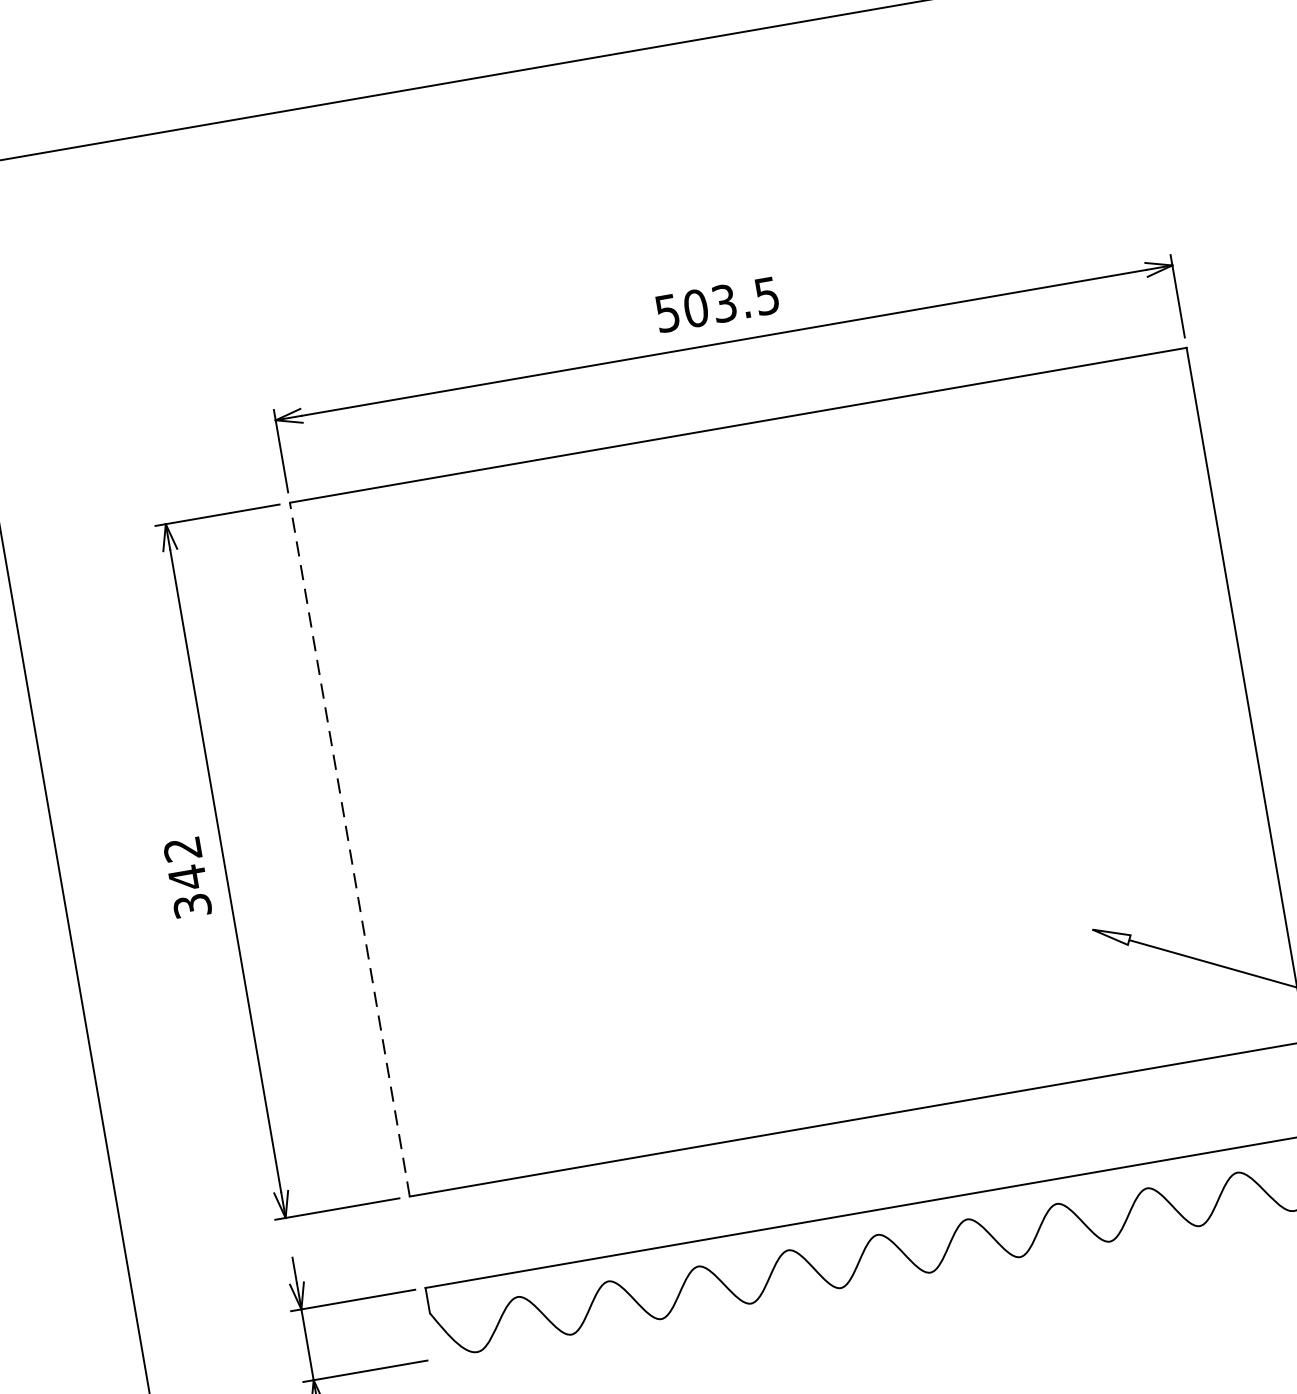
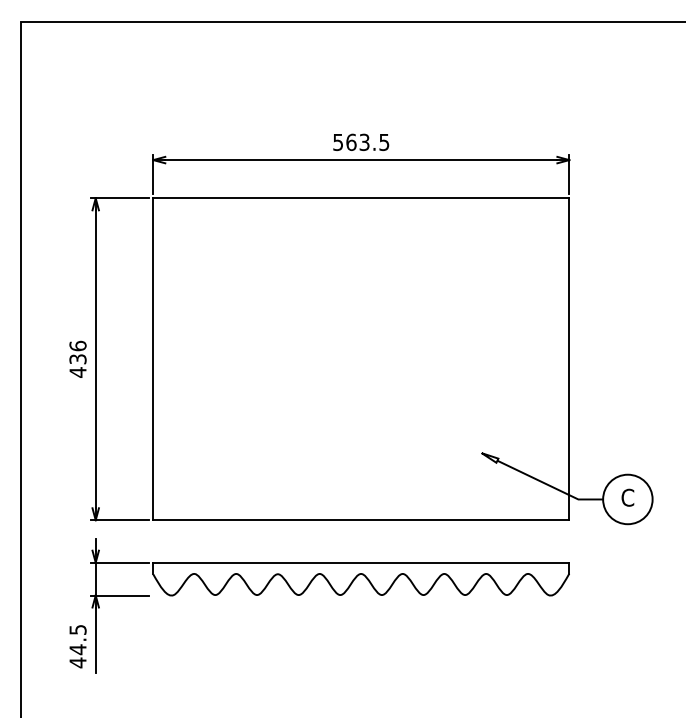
text: (695, 306) -> (351, 141), 503.5 -> 563.5
line: (350, 850) -> (153, 359), dashed -> solid
text: (186, 876) -> (77, 358), 342 -> 436

